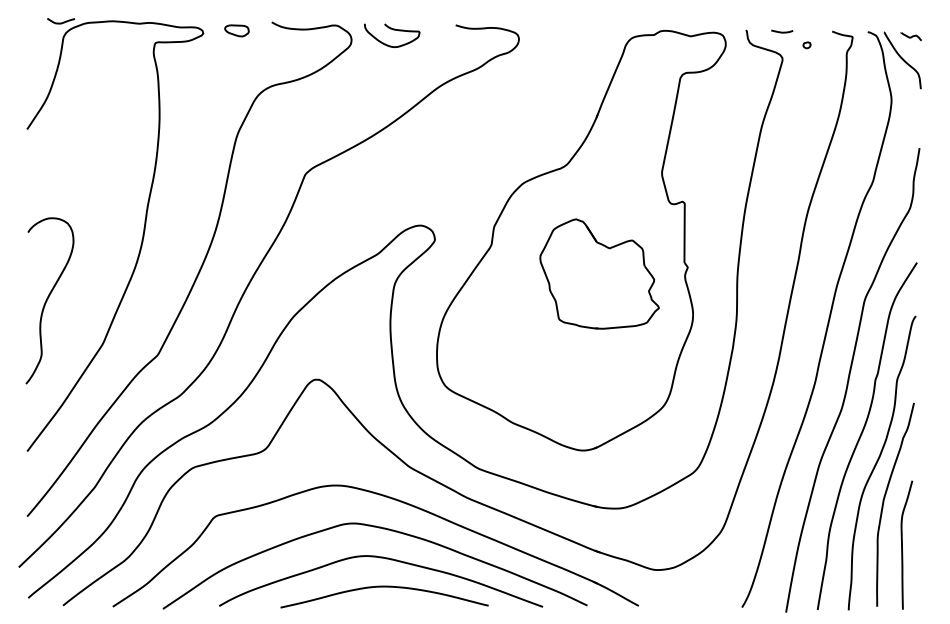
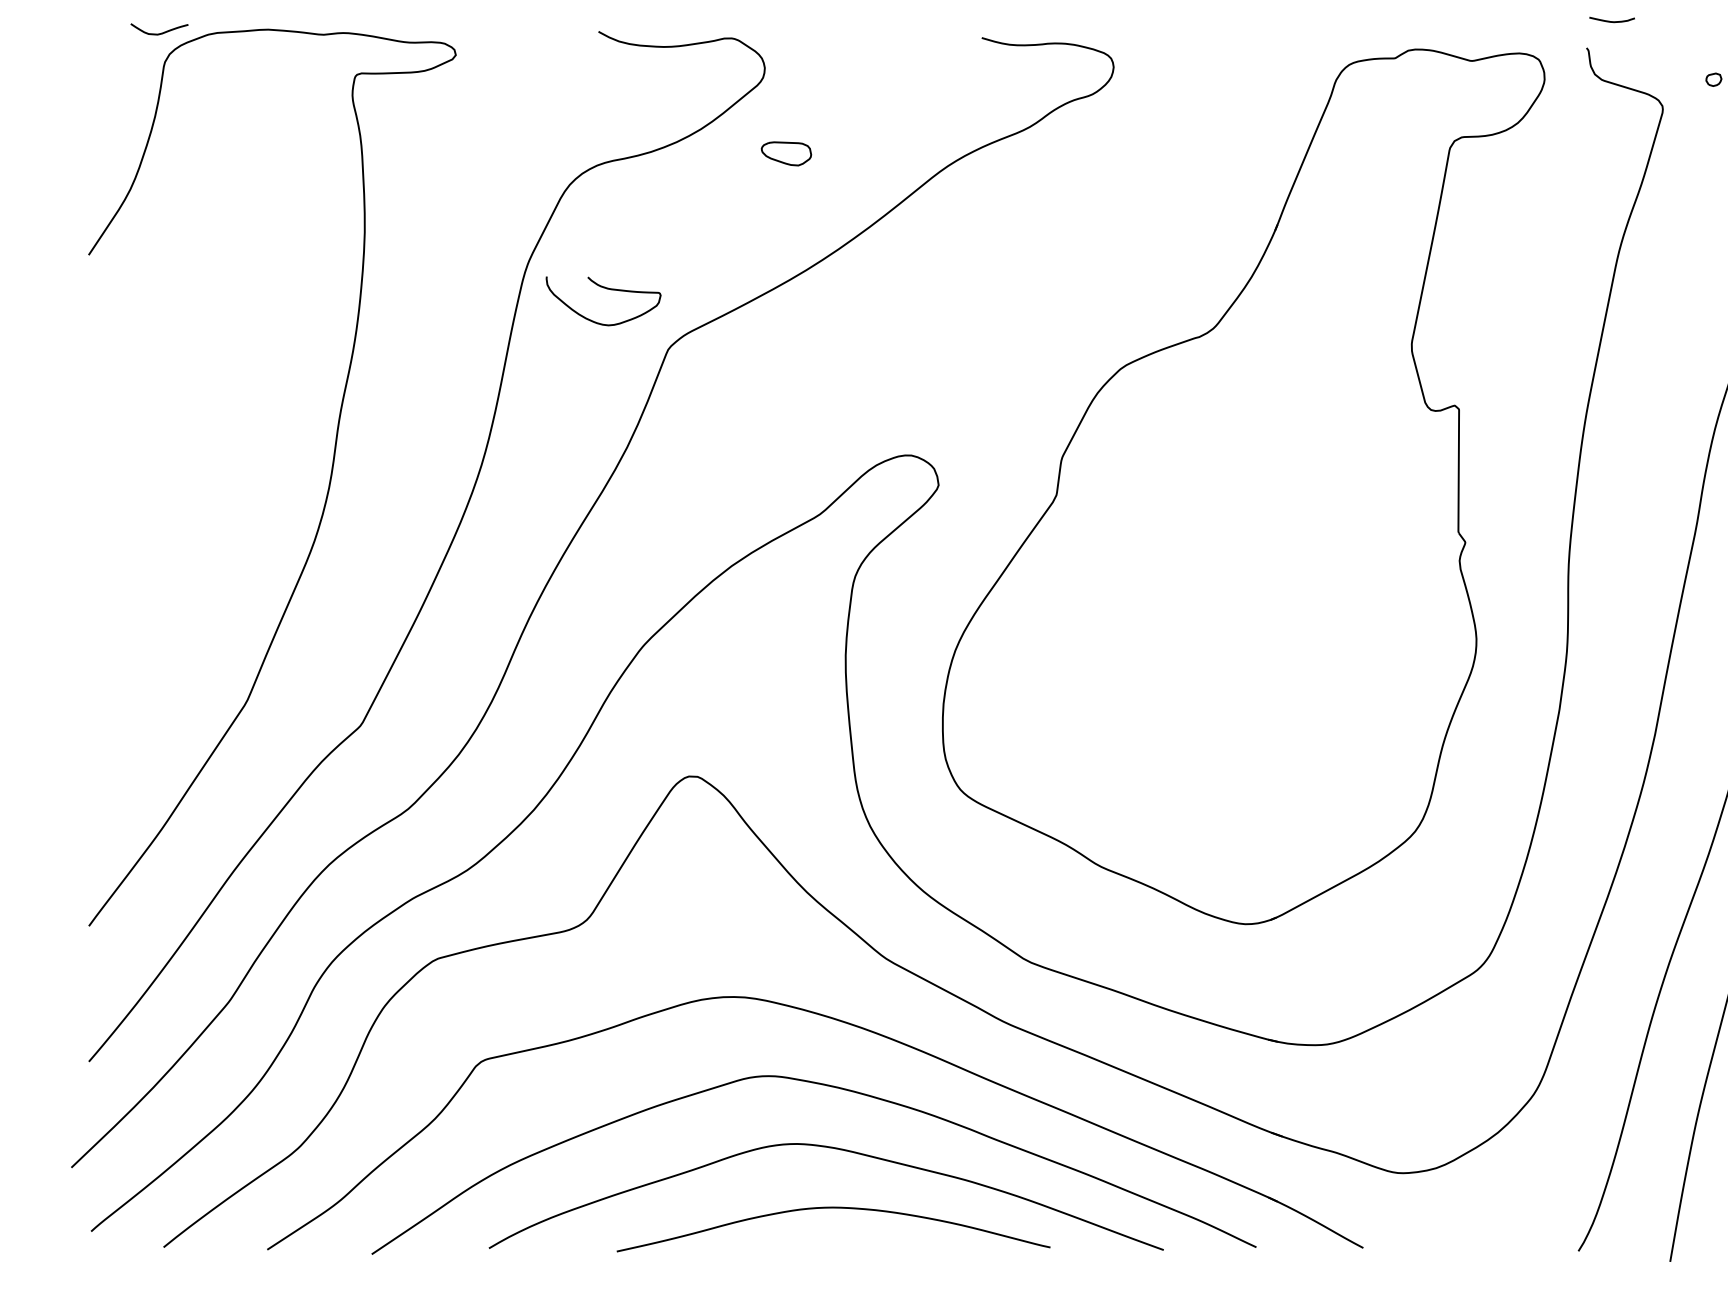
part: (236, 30) -> (785, 153), moved
curve: (393, 30) -> (606, 290), moved
curve: (782, 31) -> (1612, 19), moved
part: (599, 273) -> (1281, 555), removed
curve: (48, 299) -> (133, 609), removed

